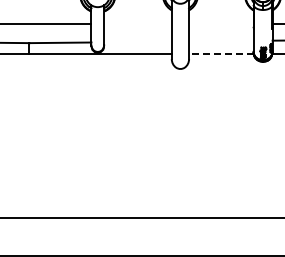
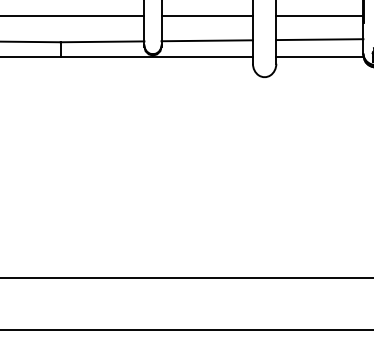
line: (137, 23) -> (206, 15), added
line: (221, 23) -> (320, 15), added
line: (221, 40) -> (320, 38), added
line: (137, 41) -> (206, 40), added
line: (220, 53) -> (318, 56), dashed -> solid

